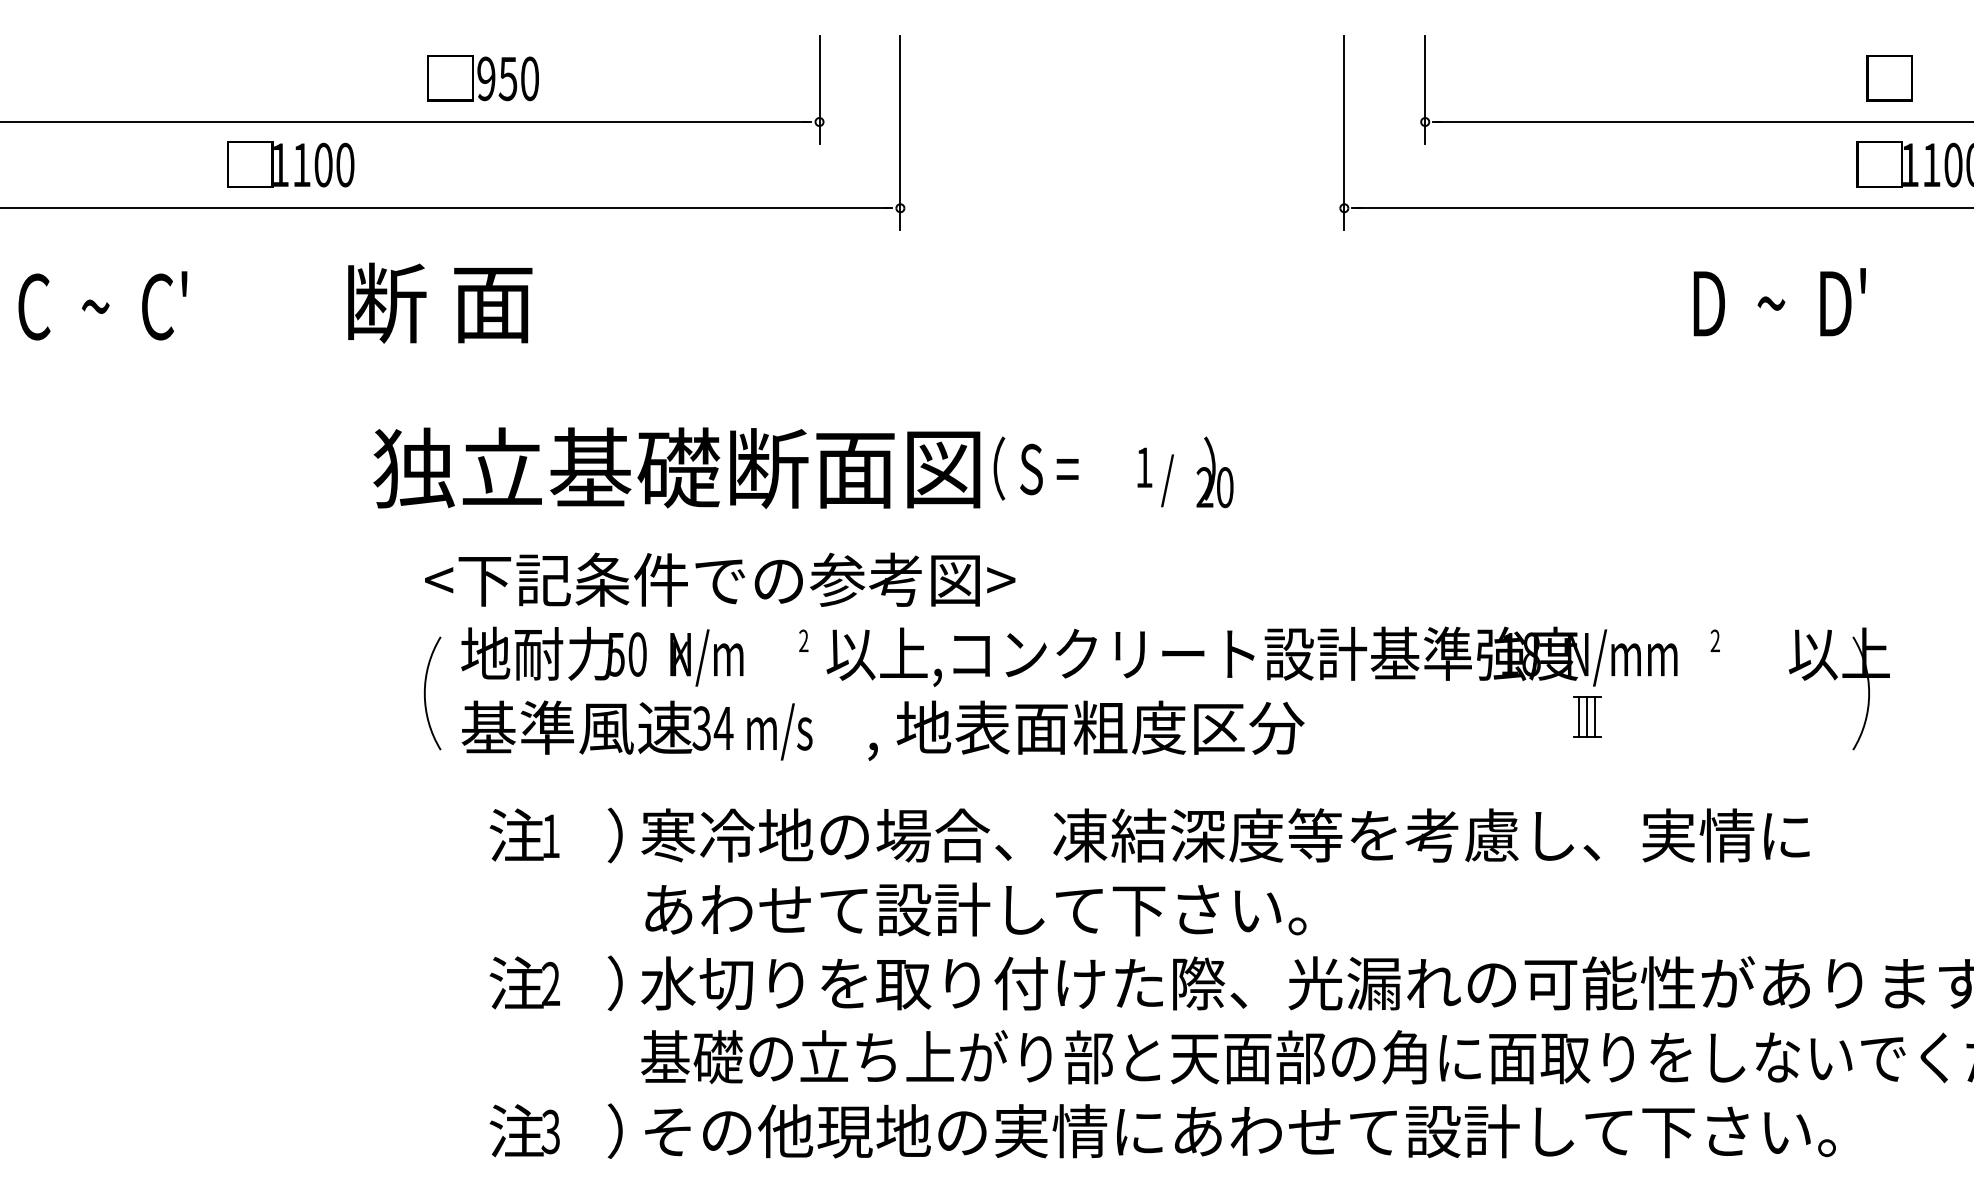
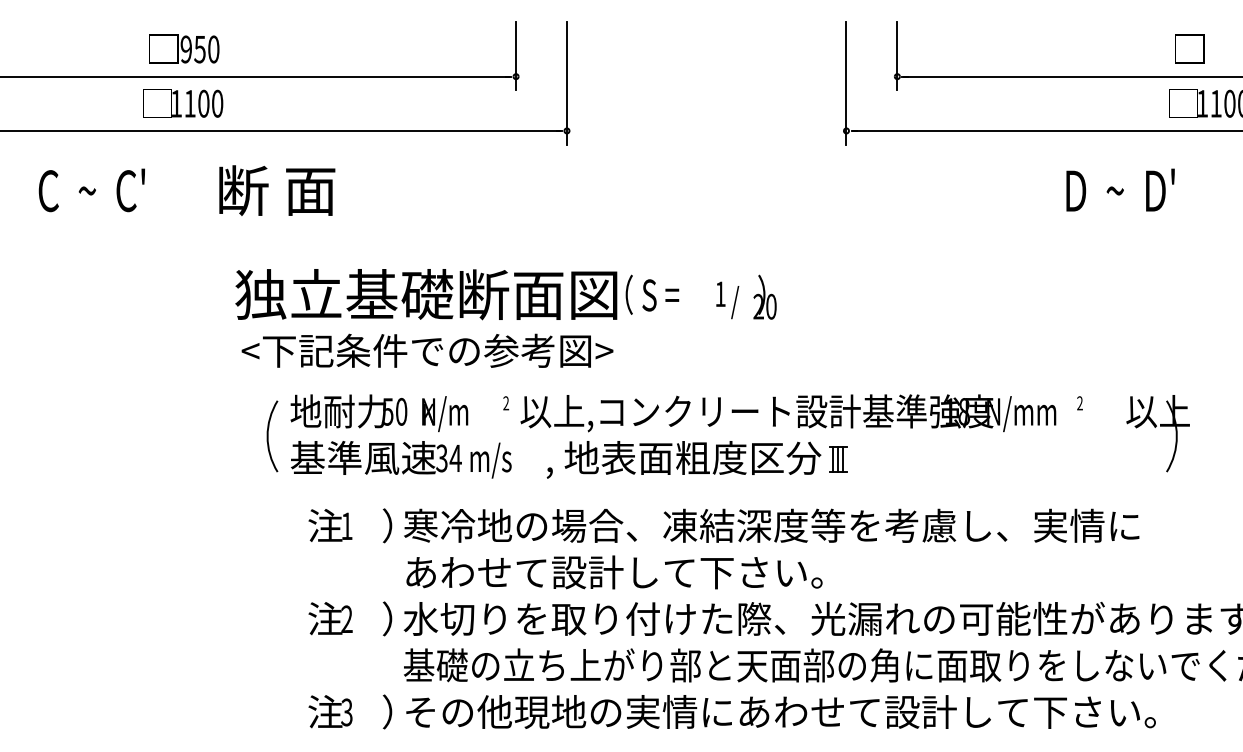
text: (483, 77) -> (184, 48), moved
text: (102, 306) -> (91, 190), moved
text: (720, 579) -> (427, 350), moved
part: (1587, 717) -> (838, 459), moved

